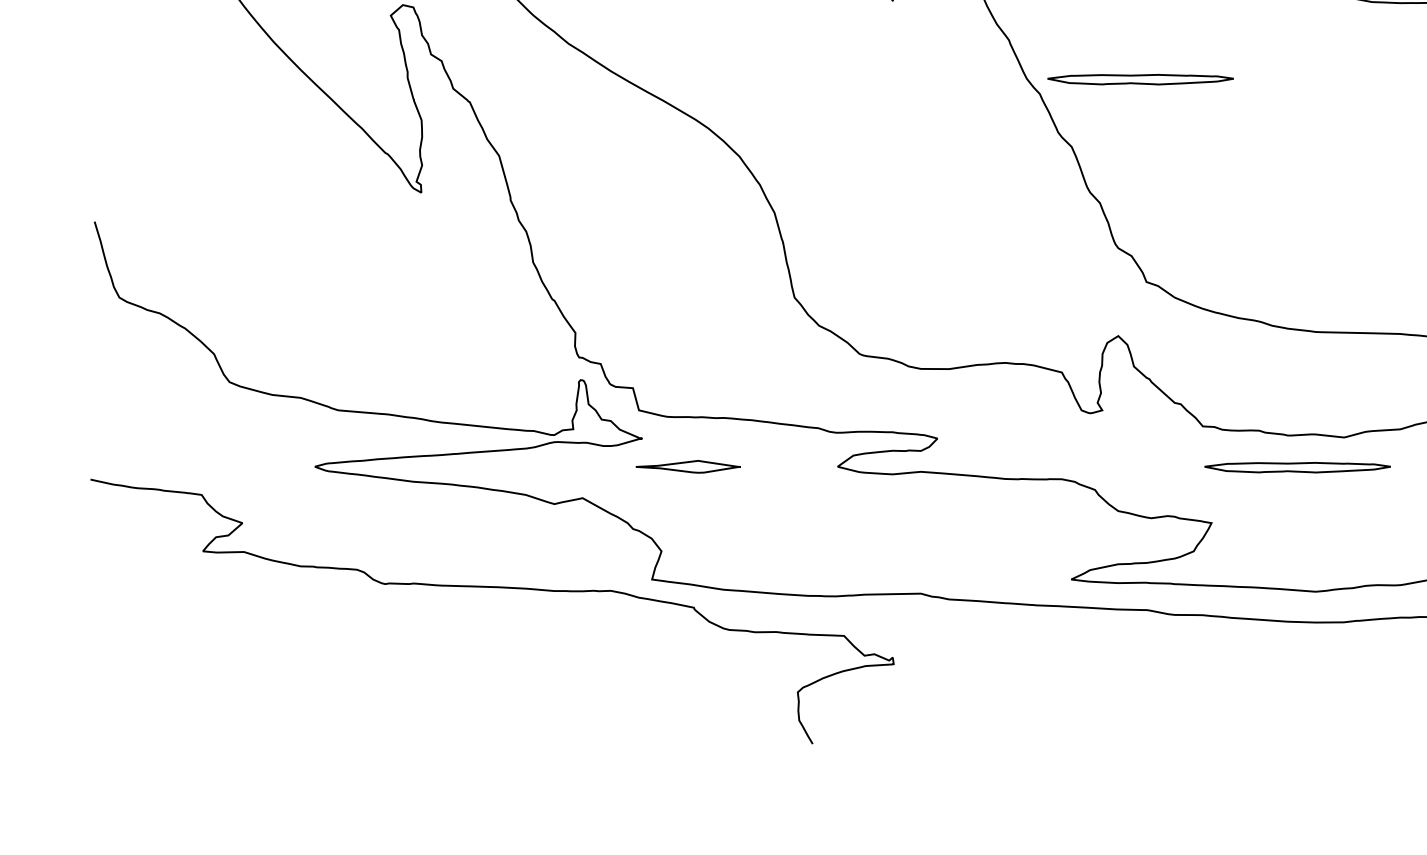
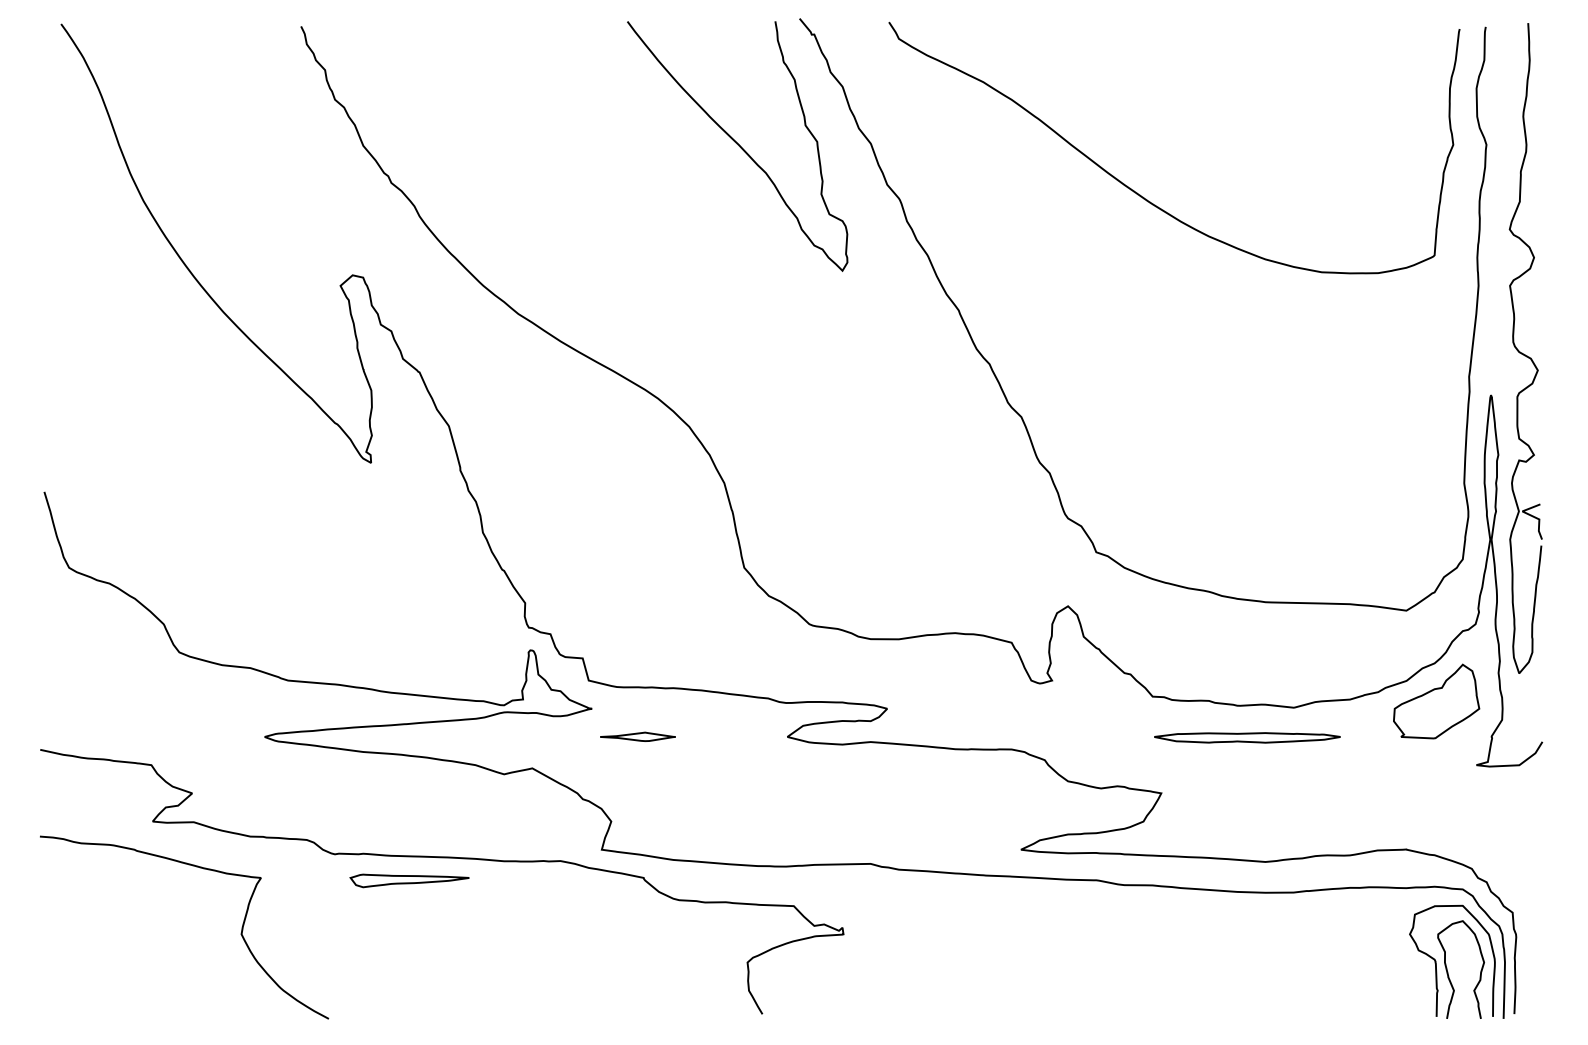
part: (1140, 79) -> (1090, 349), removed
part: (687, 466) -> (637, 736), size x0.71
part: (459, 610) -> (409, 880), added
curve: (290, 663) -> (240, 933), added

